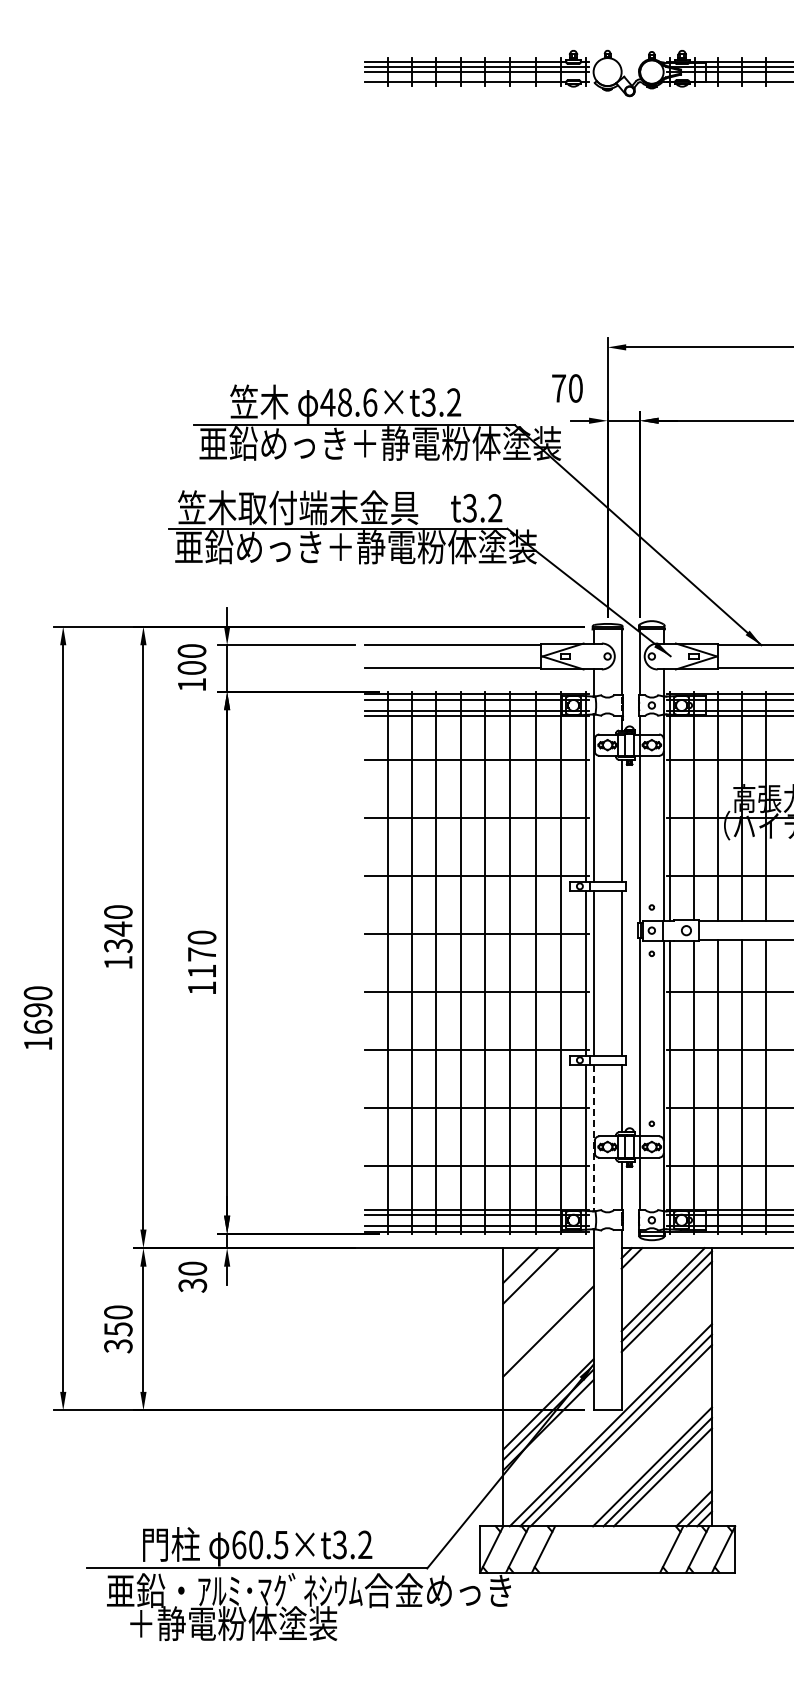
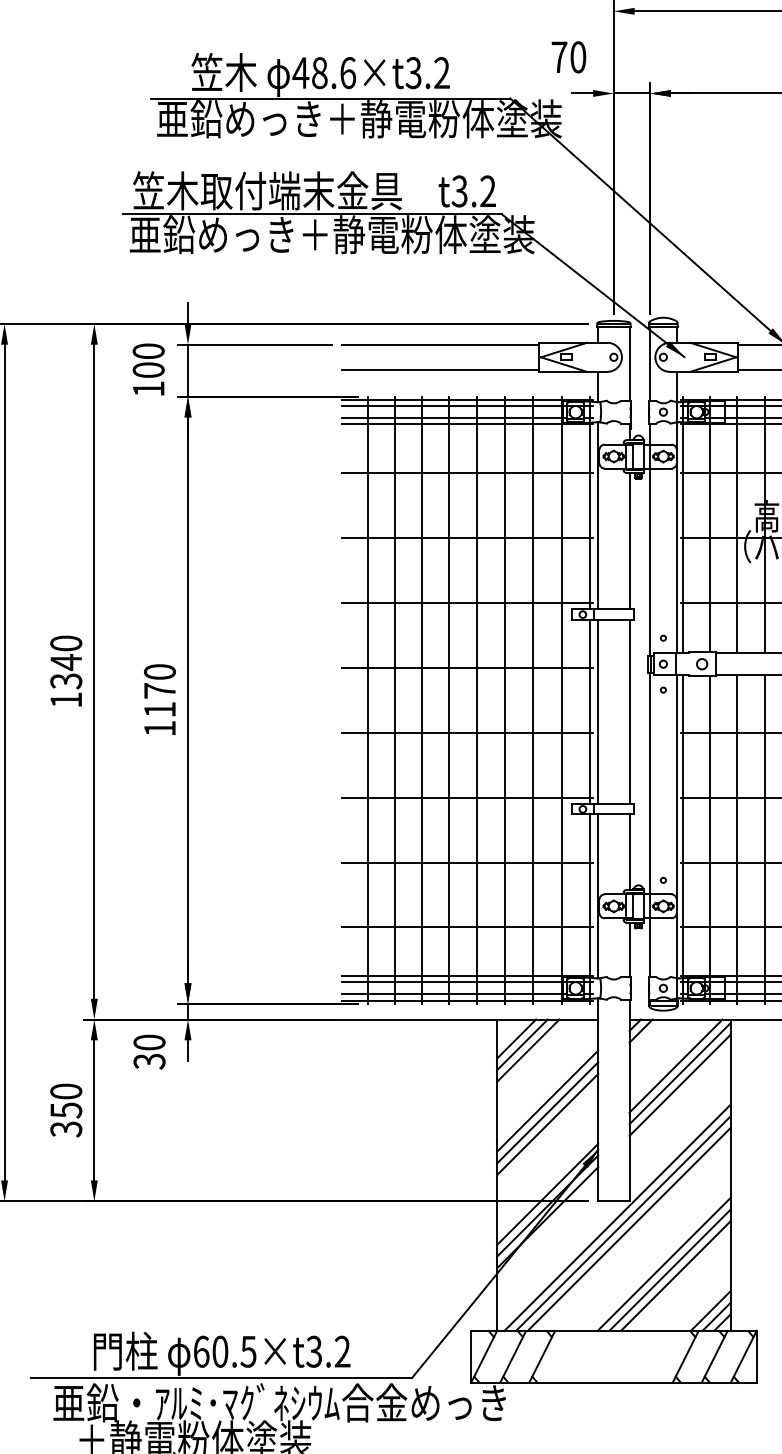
line: (593, 1138) -> (598, 896), dashed -> solid
line: (525, 1270) -> (521, 1044), added
line: (548, 1320) -> (547, 1100), added
line: (548, 1341) -> (547, 1124), added

